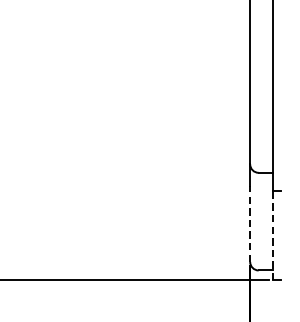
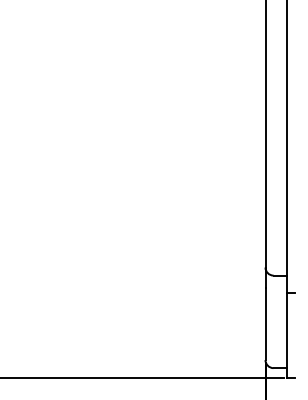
line: (250, 223) -> (265, 323), dashed -> solid
line: (272, 234) -> (286, 334), dashed -> solid

